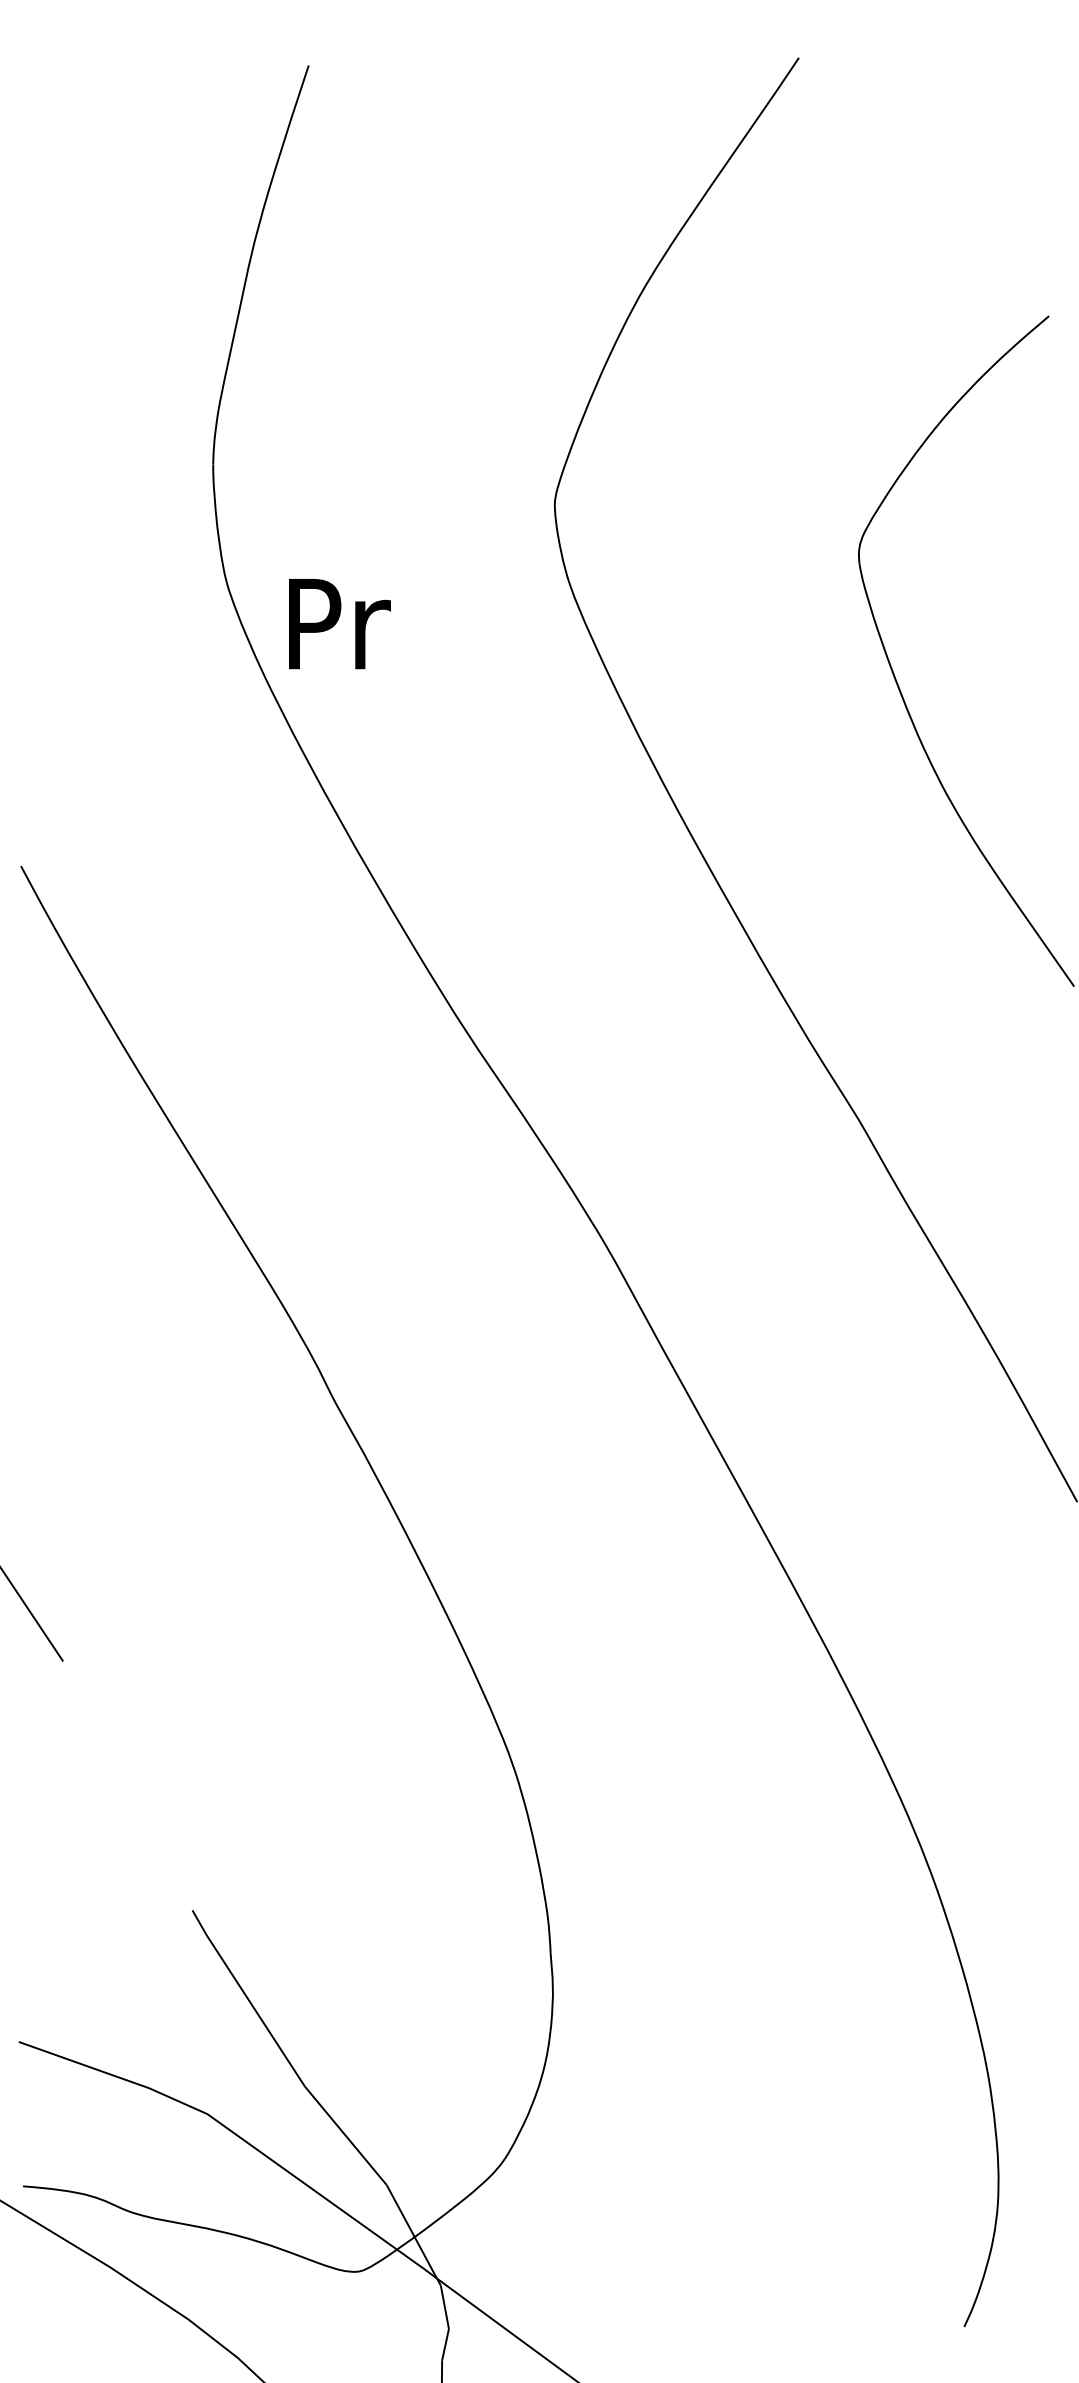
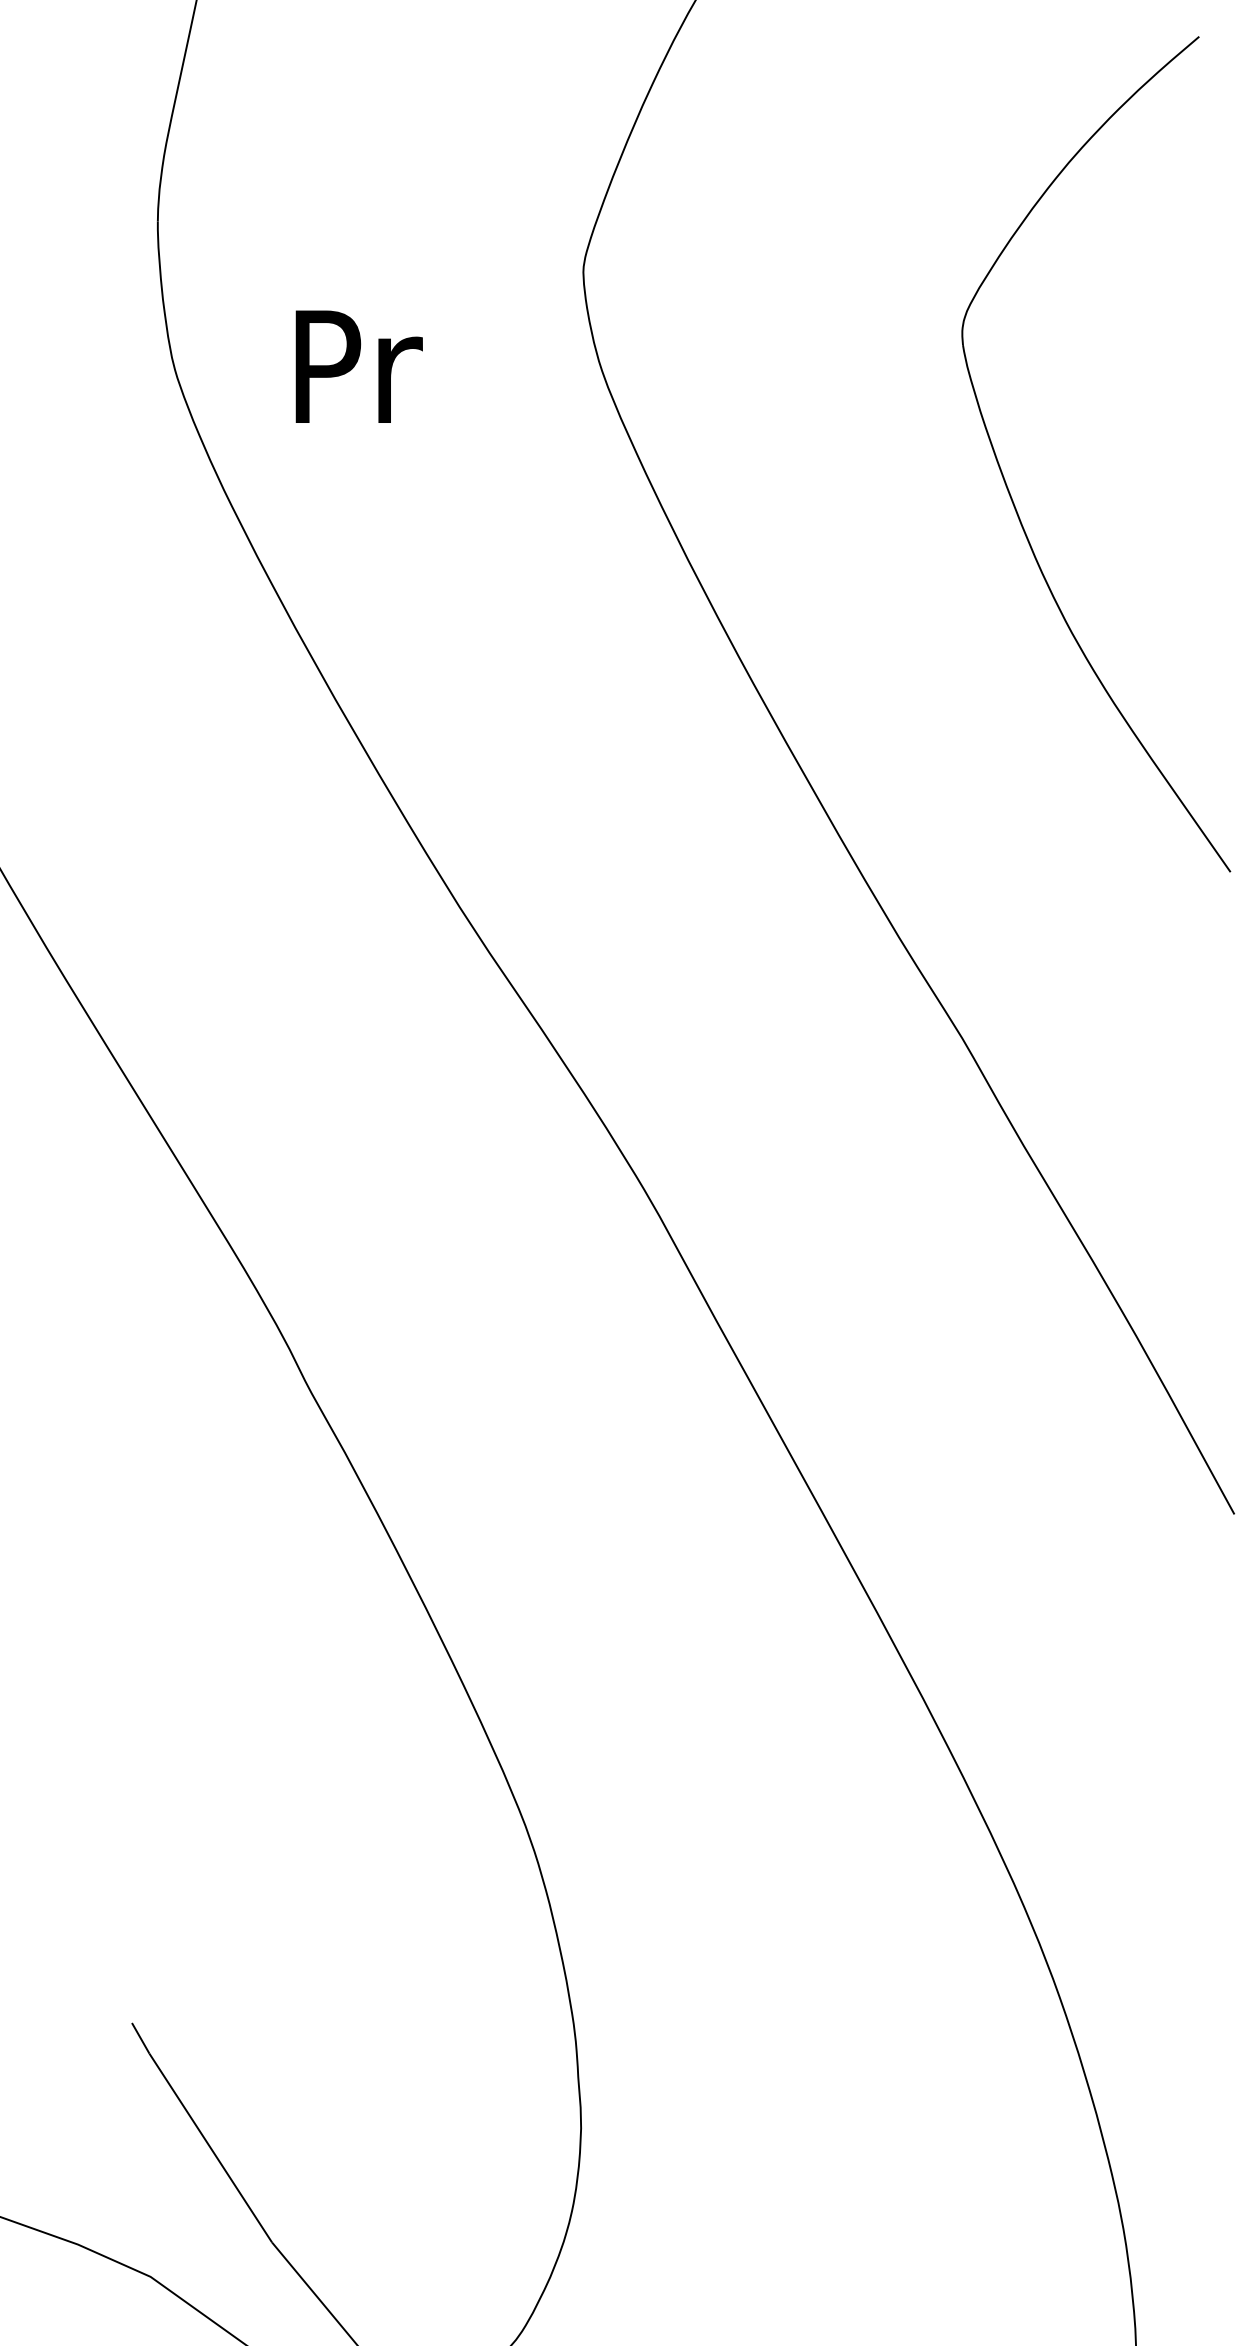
text: (339, 624) -> (358, 367), moved

